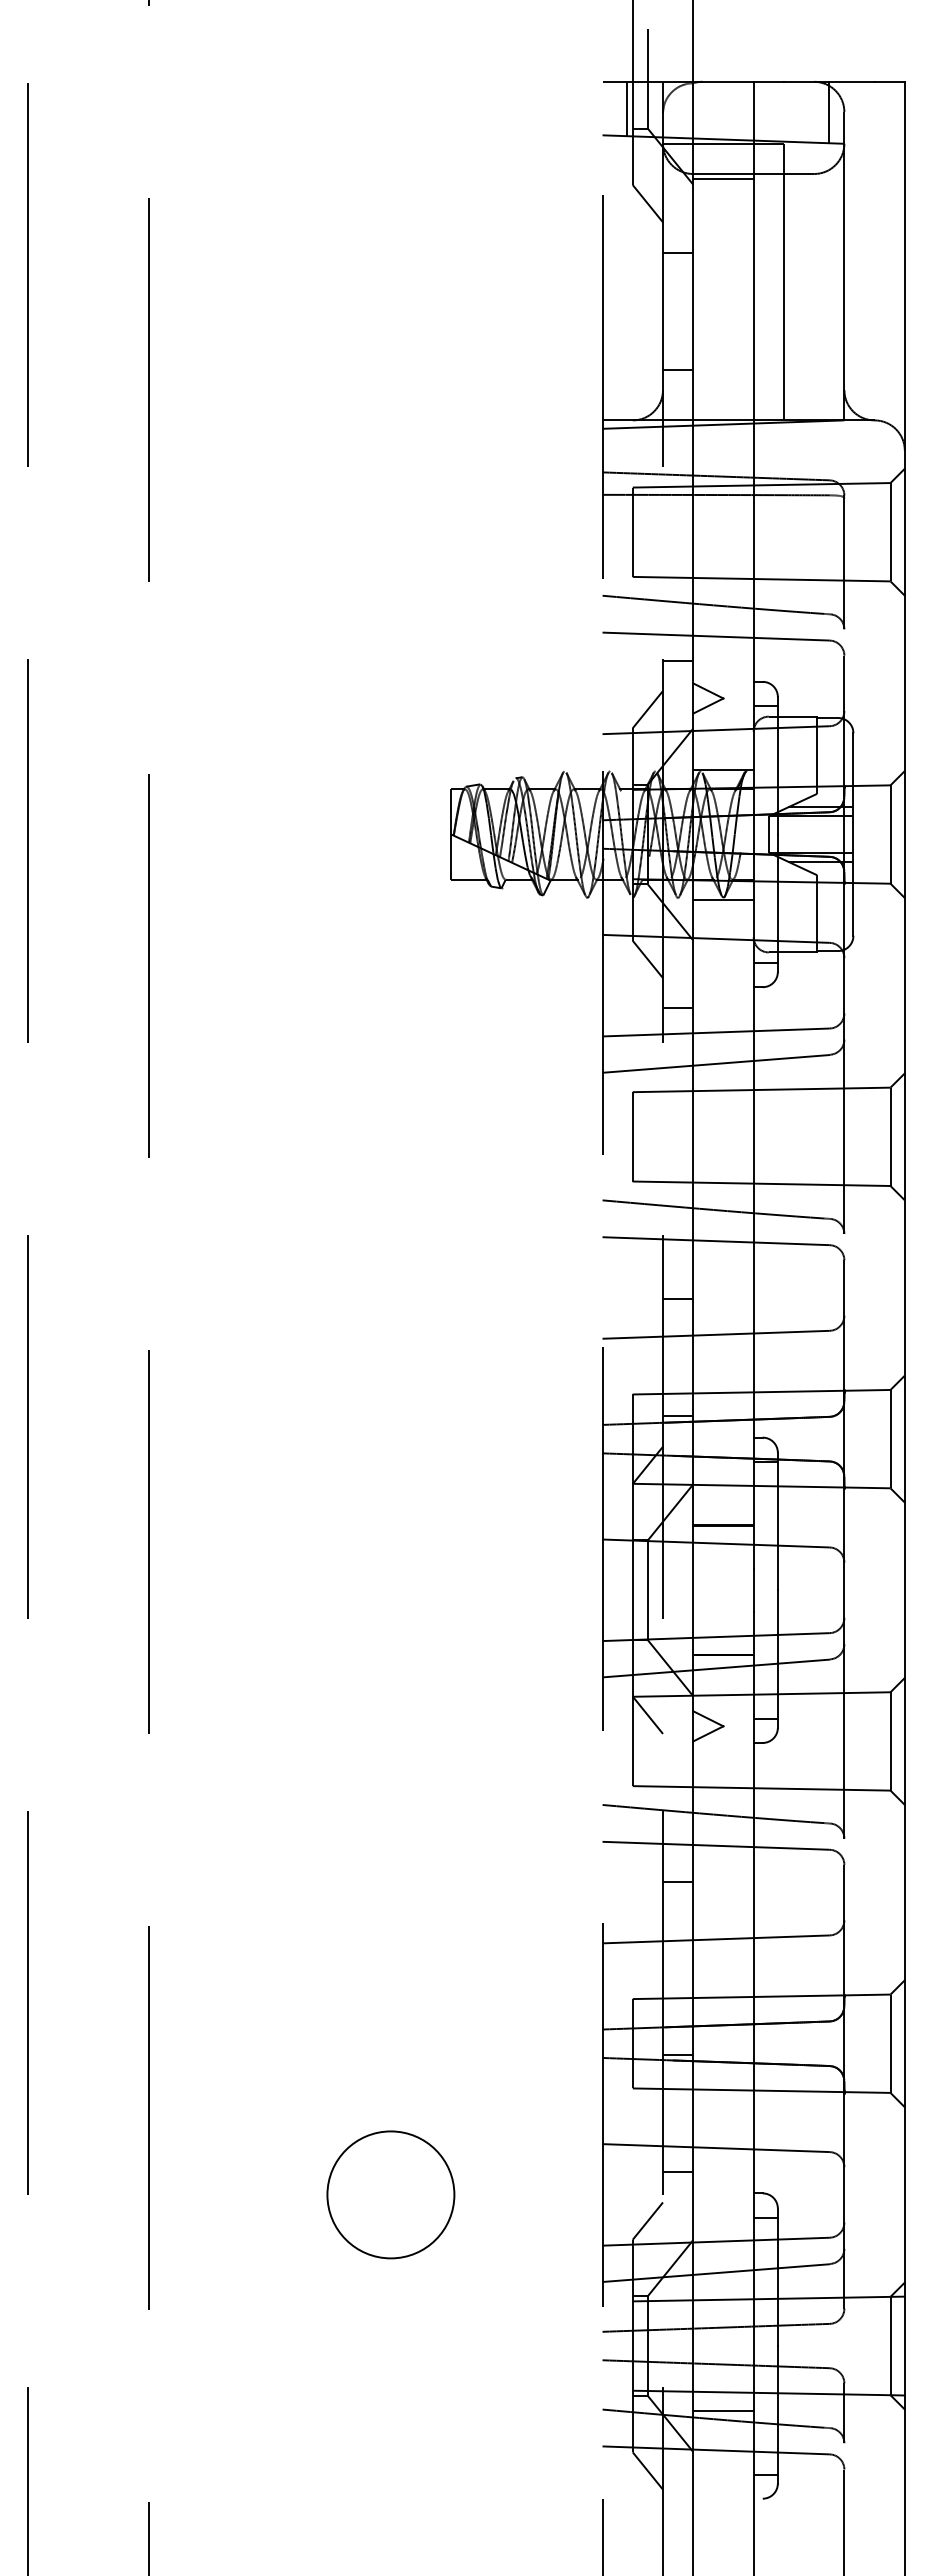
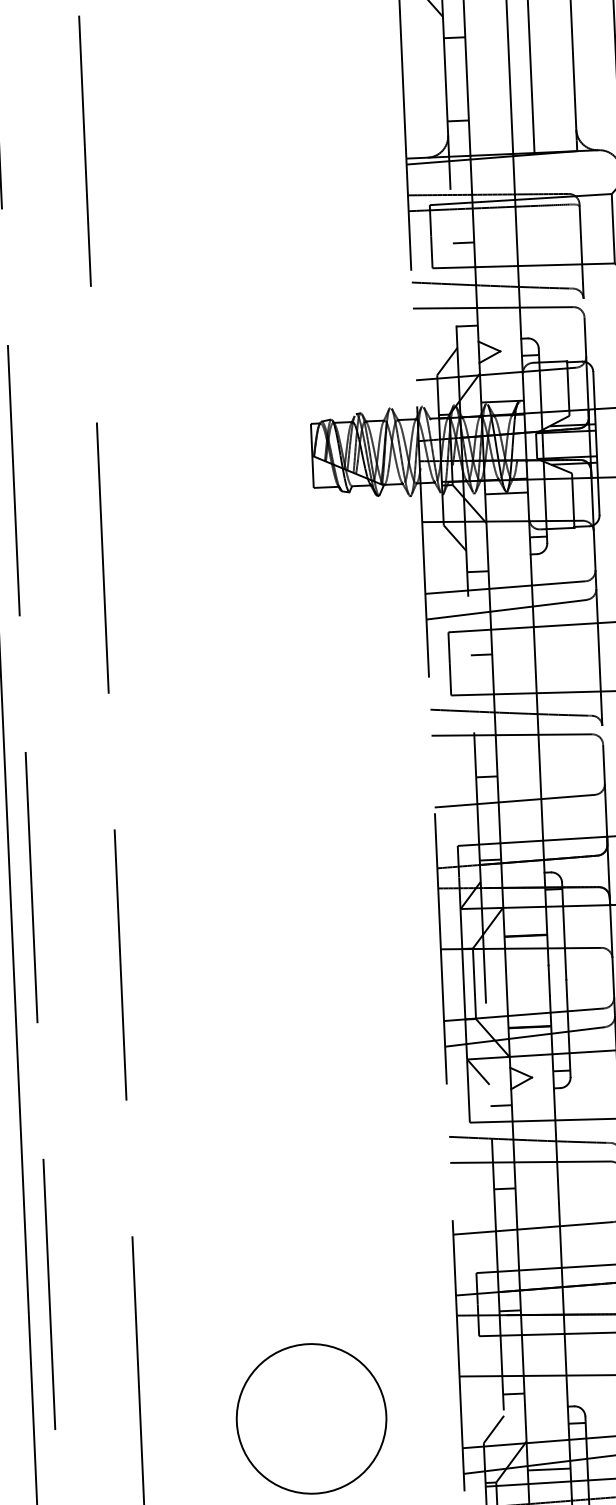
line: (677, 543) -> (463, 243), added
line: (677, 1126) -> (481, 655), added
line: (677, 1764) -> (500, 1105), added
circle: (390, 2194) -> (311, 1418), size x1.67
line: (723, 2281) -> (549, 1469), added

